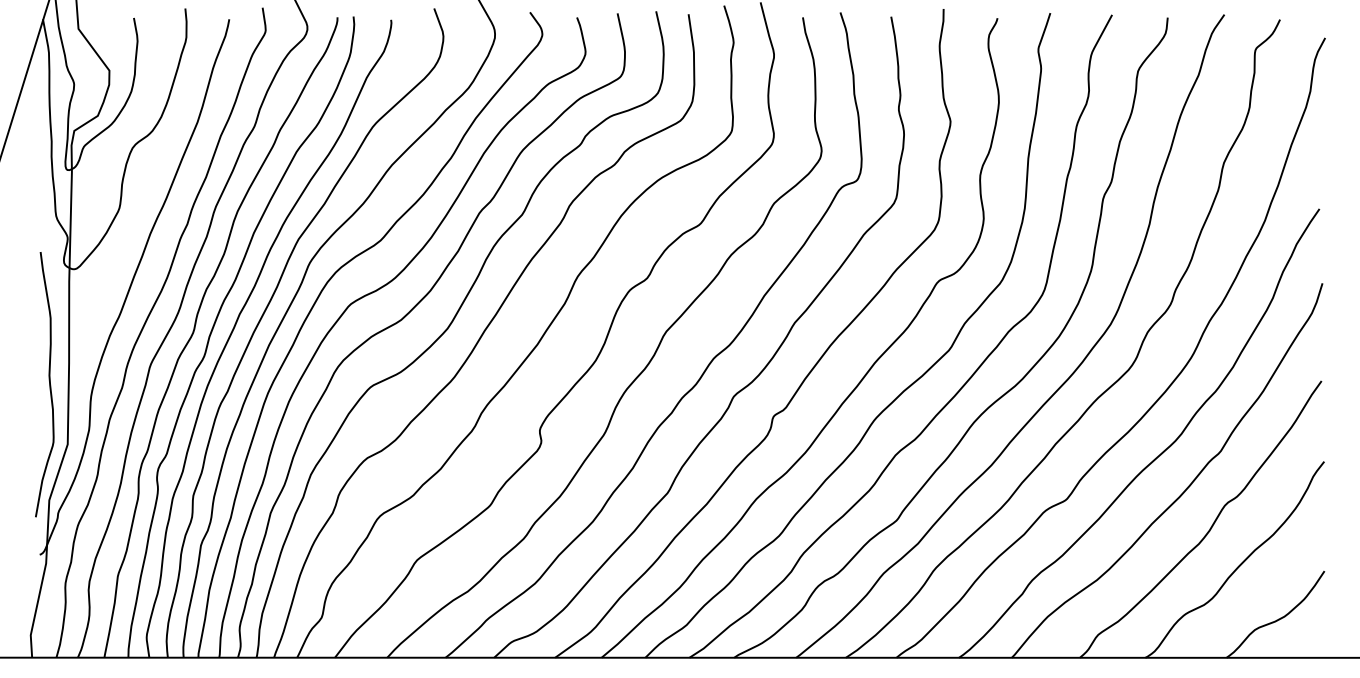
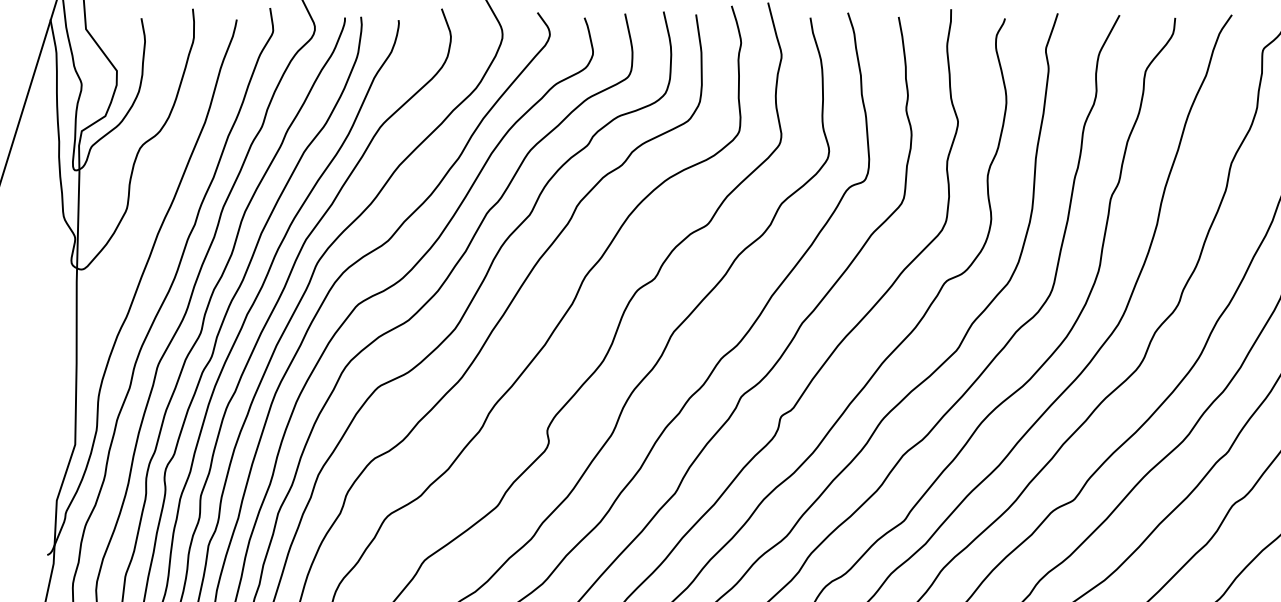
curve: (49, 384) -> (57, 384), removed

